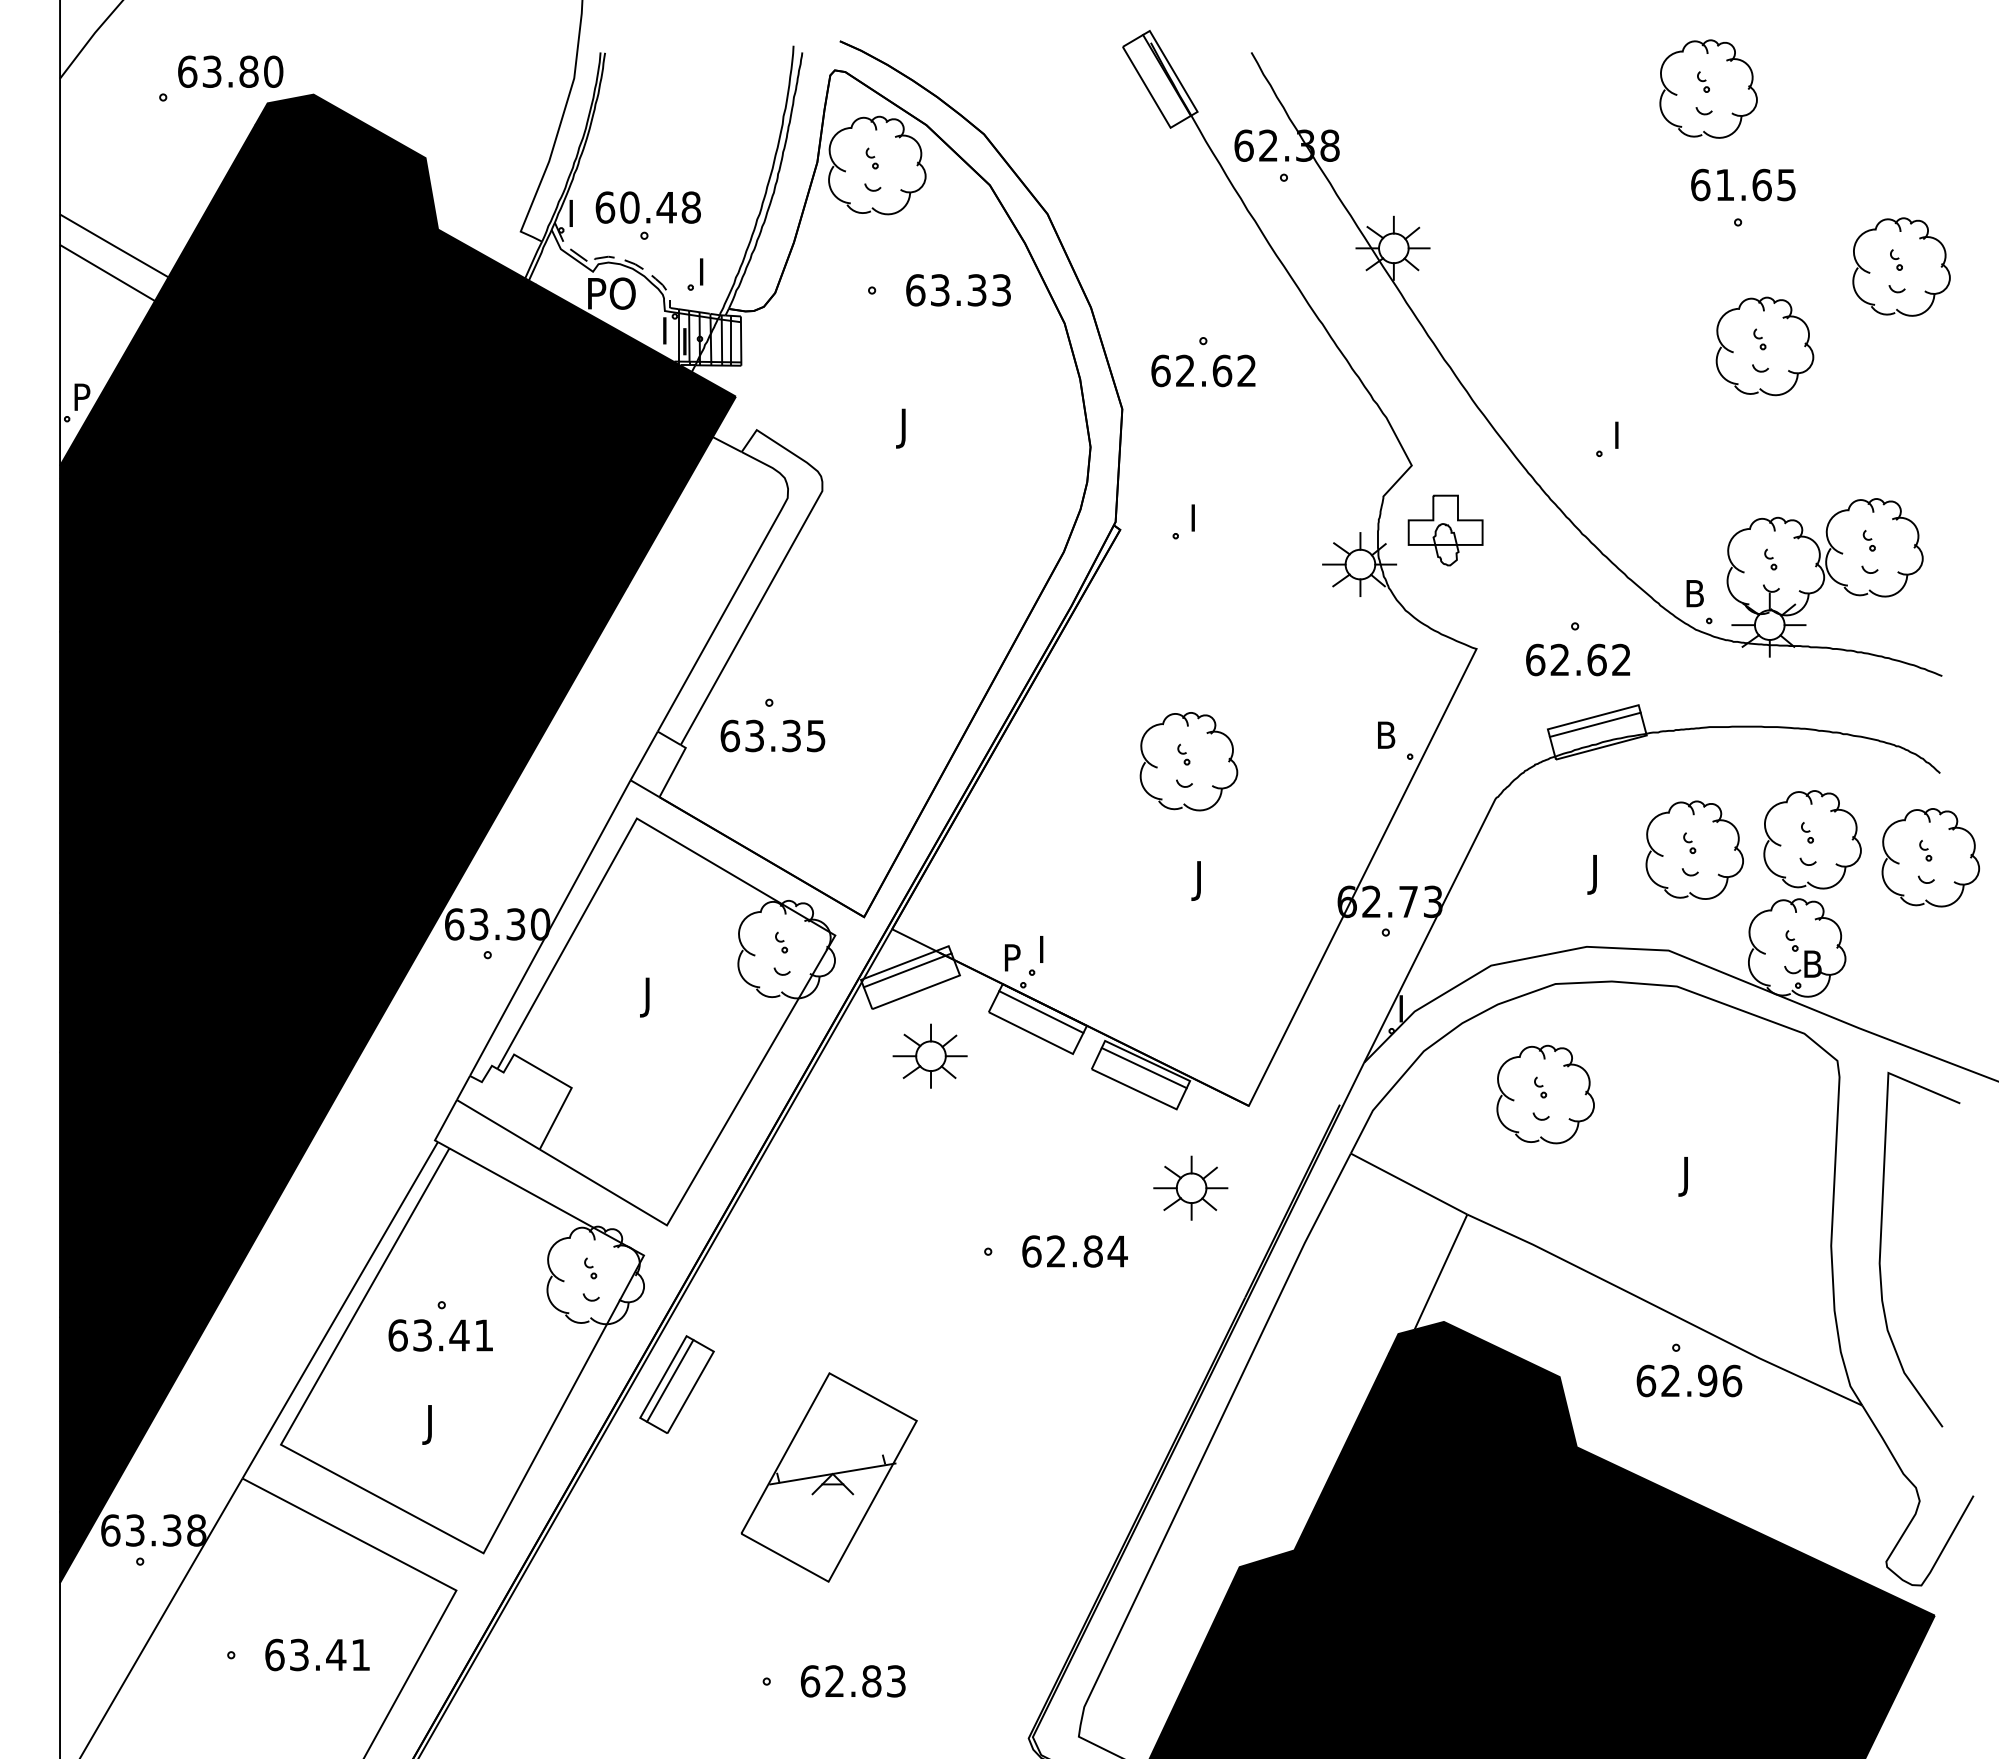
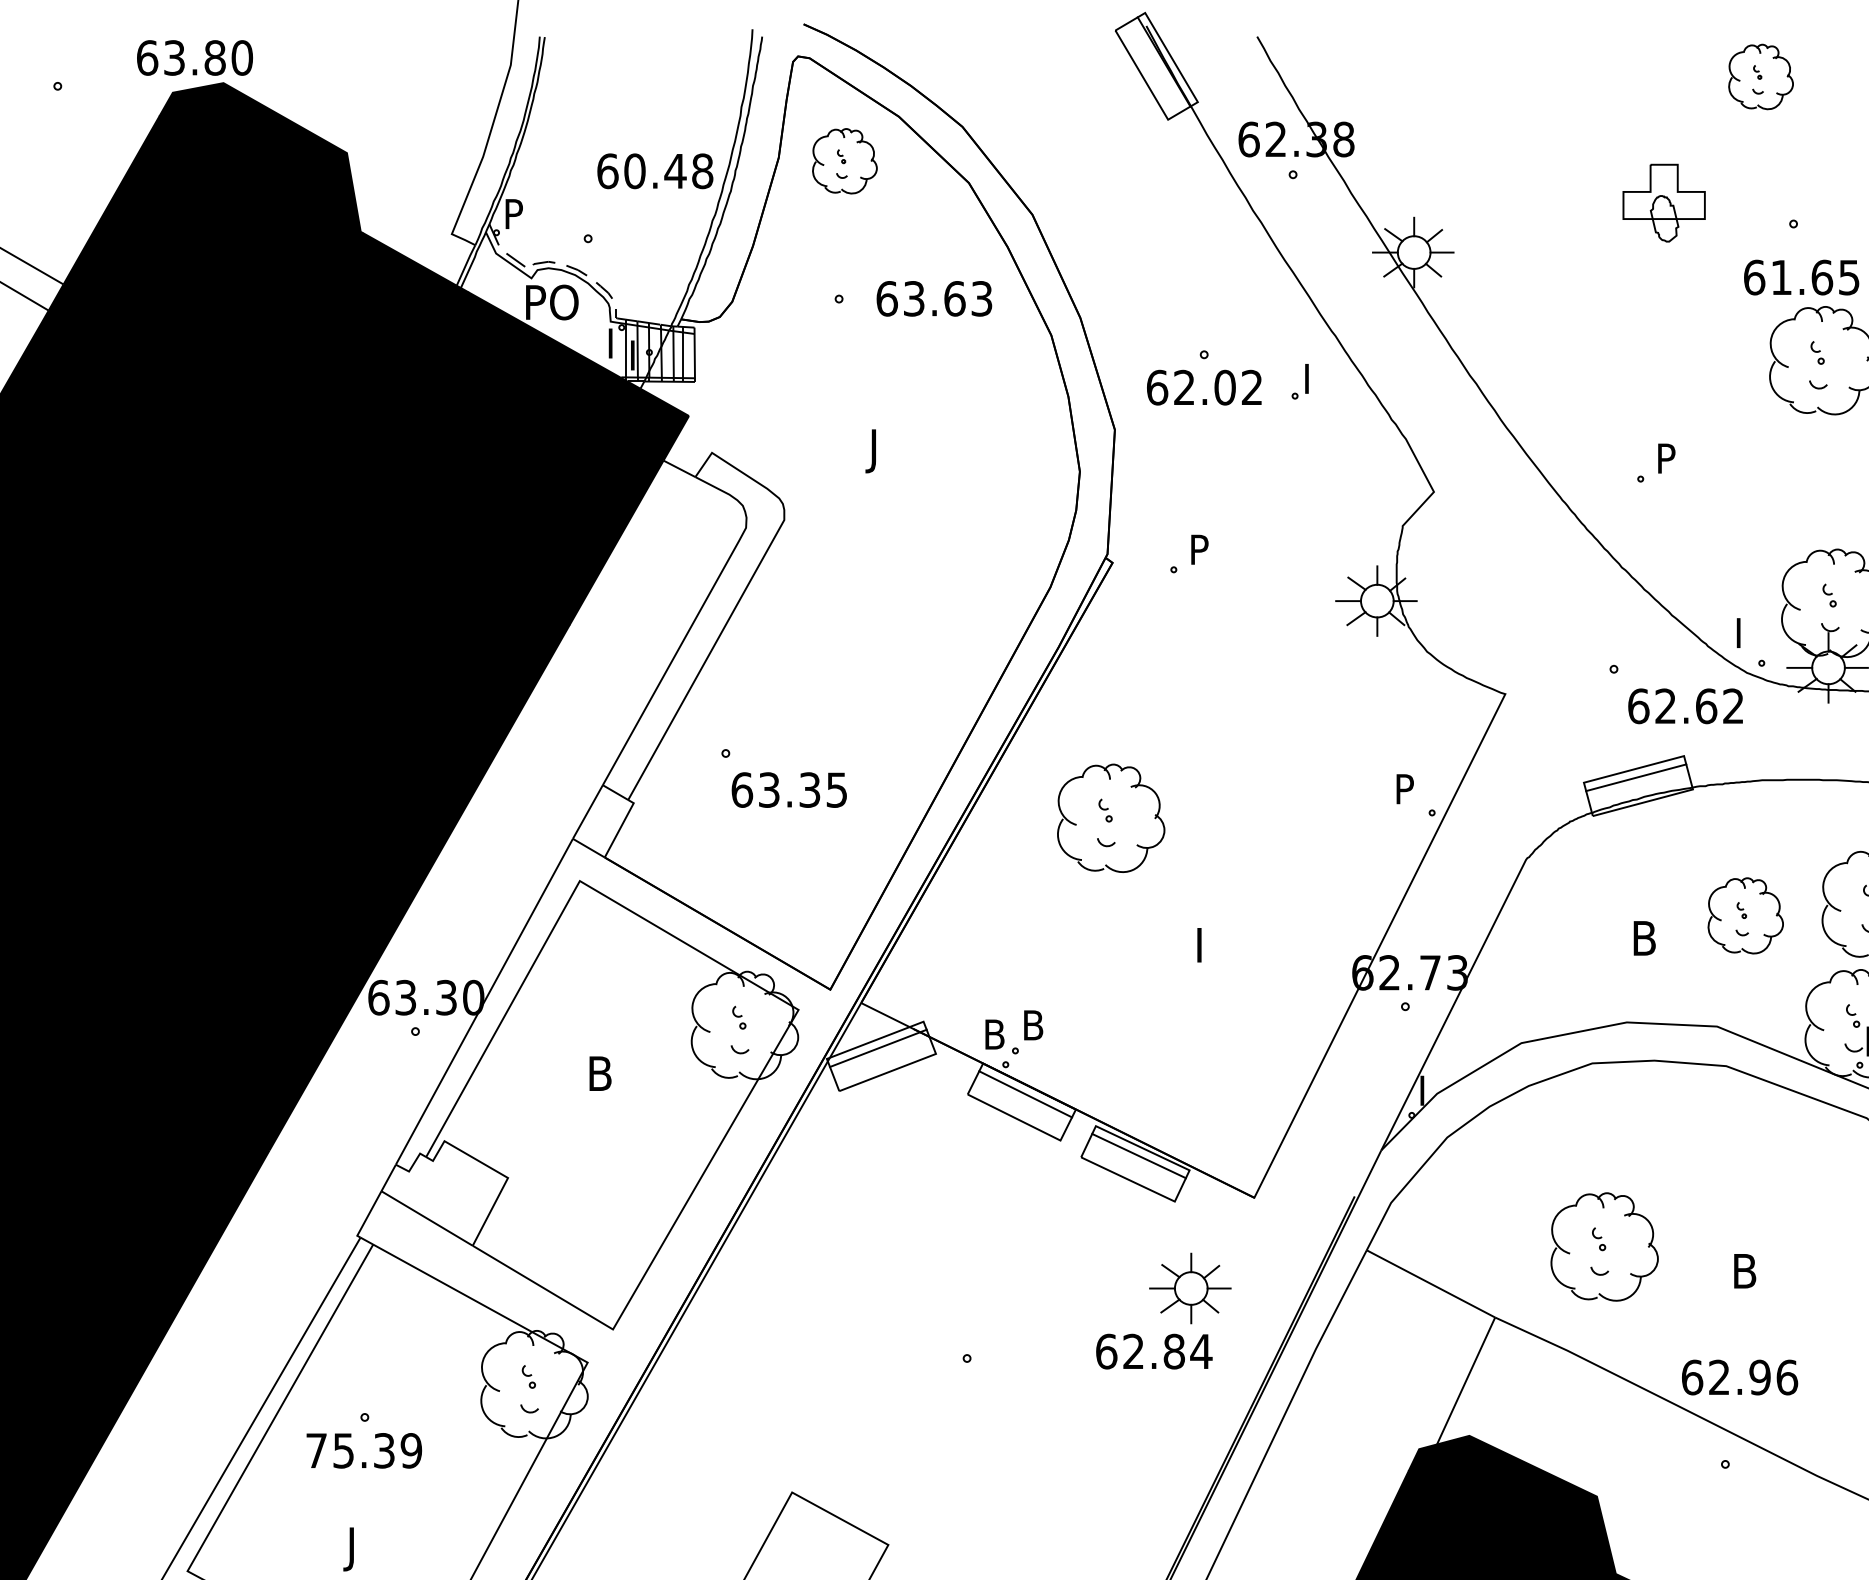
text: (230, 71) -> (194, 57), moved
part: (1708, 88) -> (1760, 76), size x0.6
part: (877, 165) -> (845, 161), size x0.6
text: (1743, 184) -> (1801, 276), moved
text: (579, 207) -> (516, 207), I -> P
text: (647, 207) -> (654, 171), moved
part: (695, 274) -> (1300, 381), moved
text: (976, 290) -> (954, 299), 63.33 -> 63.63
text: (1222, 370) -> (1225, 387), 62.62 -> 62.02
text: (1624, 429) -> (1668, 452), I -> P
text: (1201, 512) -> (1202, 543), I -> P
part: (1445, 530) -> (1663, 203), moved
text: (1696, 593) -> (1747, 632), B -> I
text: (1578, 659) -> (1686, 705), moved
text: (1388, 734) -> (1408, 788), B -> P
text: (772, 735) -> (788, 789), moved
part: (1188, 761) -> (1110, 818), moved
part: (1694, 849) -> (1745, 915), size x0.7
text: (1600, 874) -> (1641, 942), J -> B
text: (1195, 896) -> (1195, 966), J -> I
text: (1050, 949) -> (1035, 1025), I -> B
text: (1015, 957) -> (997, 1034), P -> B
text: (652, 997) -> (597, 1078), J -> B
part: (929, 1055) -> (902, 1142), removed
part: (1545, 1094) -> (1604, 1246), moved
text: (1691, 1176) -> (1742, 1275), J -> B
text: (1074, 1251) -> (1153, 1351), moved
text: (440, 1335) -> (363, 1450), 63.41 -> 75.39
text: (1689, 1380) -> (1740, 1376), moved
part: (676, 1384) -> (623, 1504), removed

